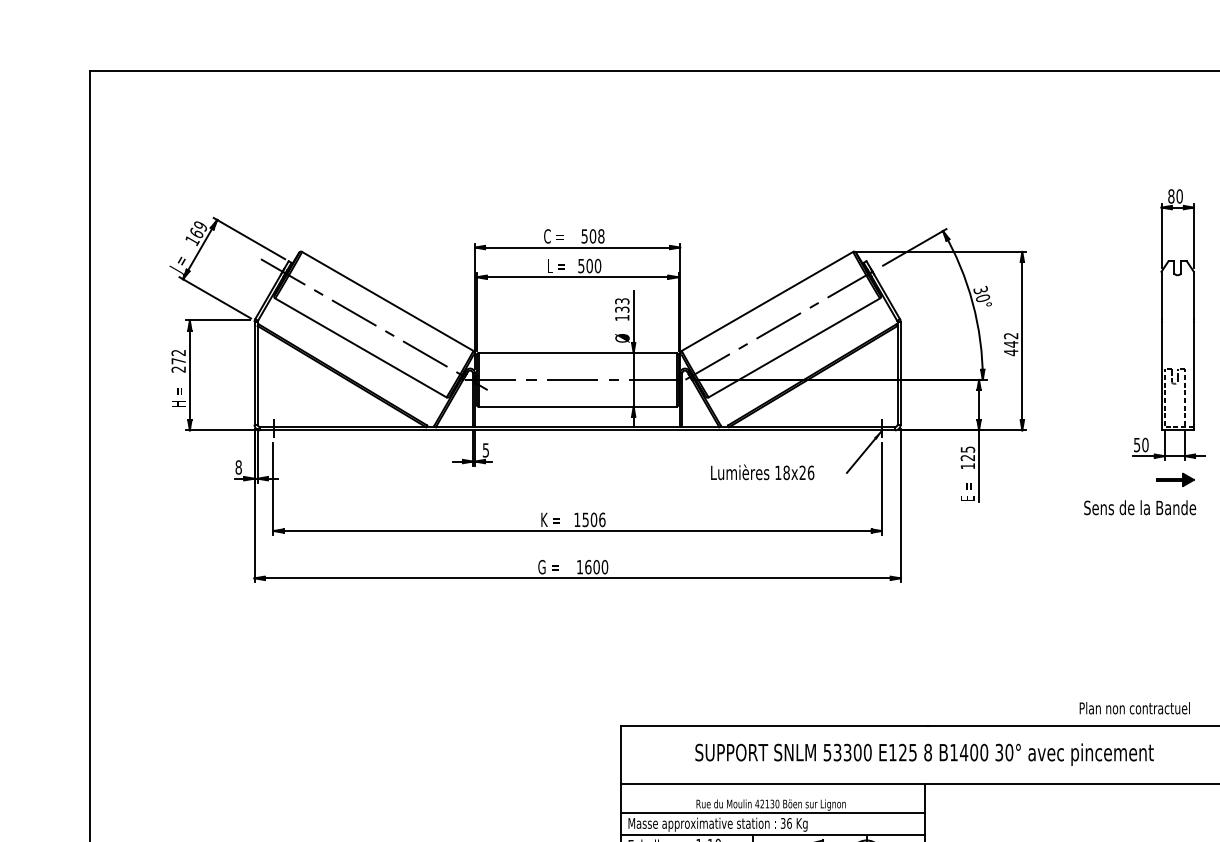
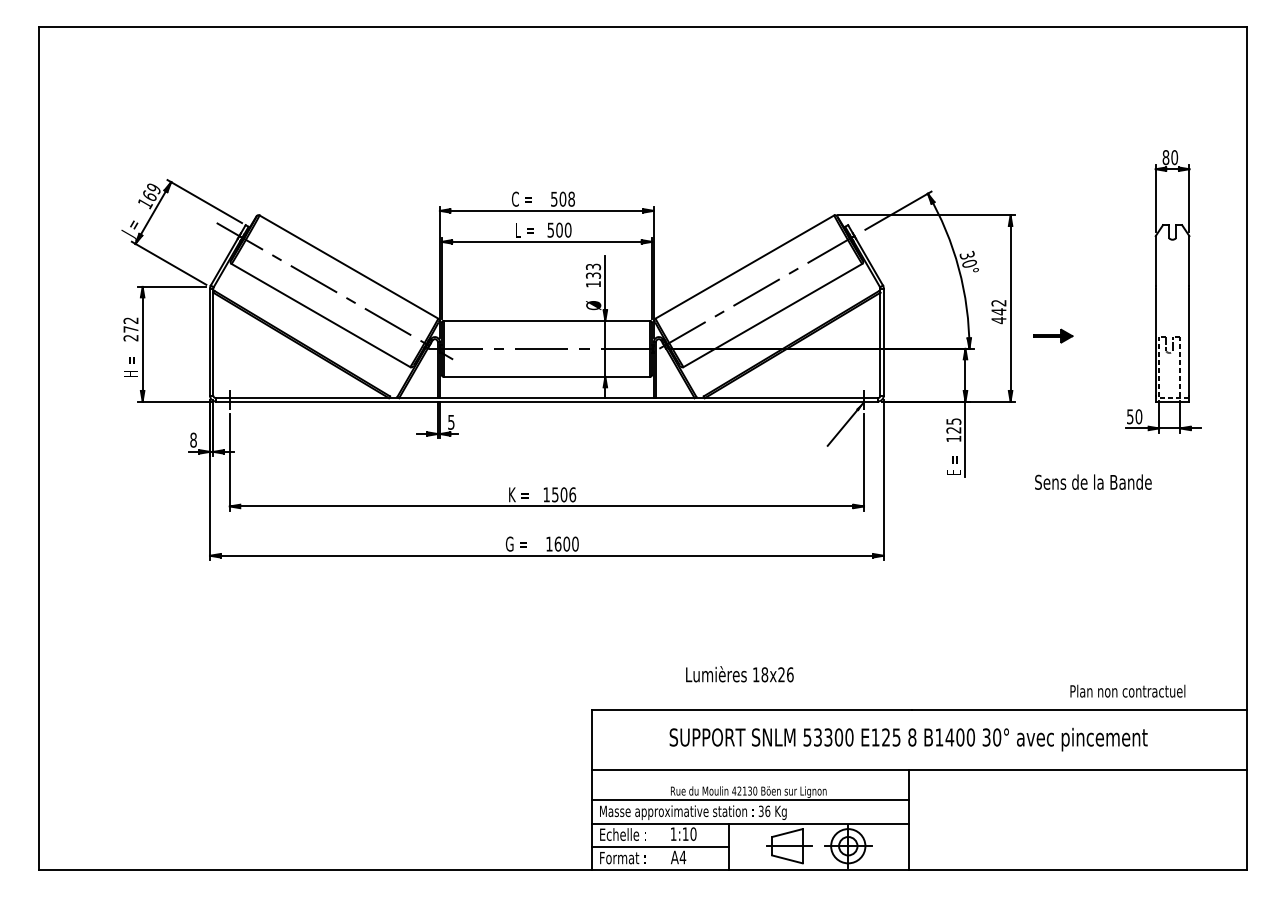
text: (762, 472) -> (739, 674), moved
part: (1175, 479) -> (1053, 335), moved
text: (1140, 507) -> (1093, 481), moved

